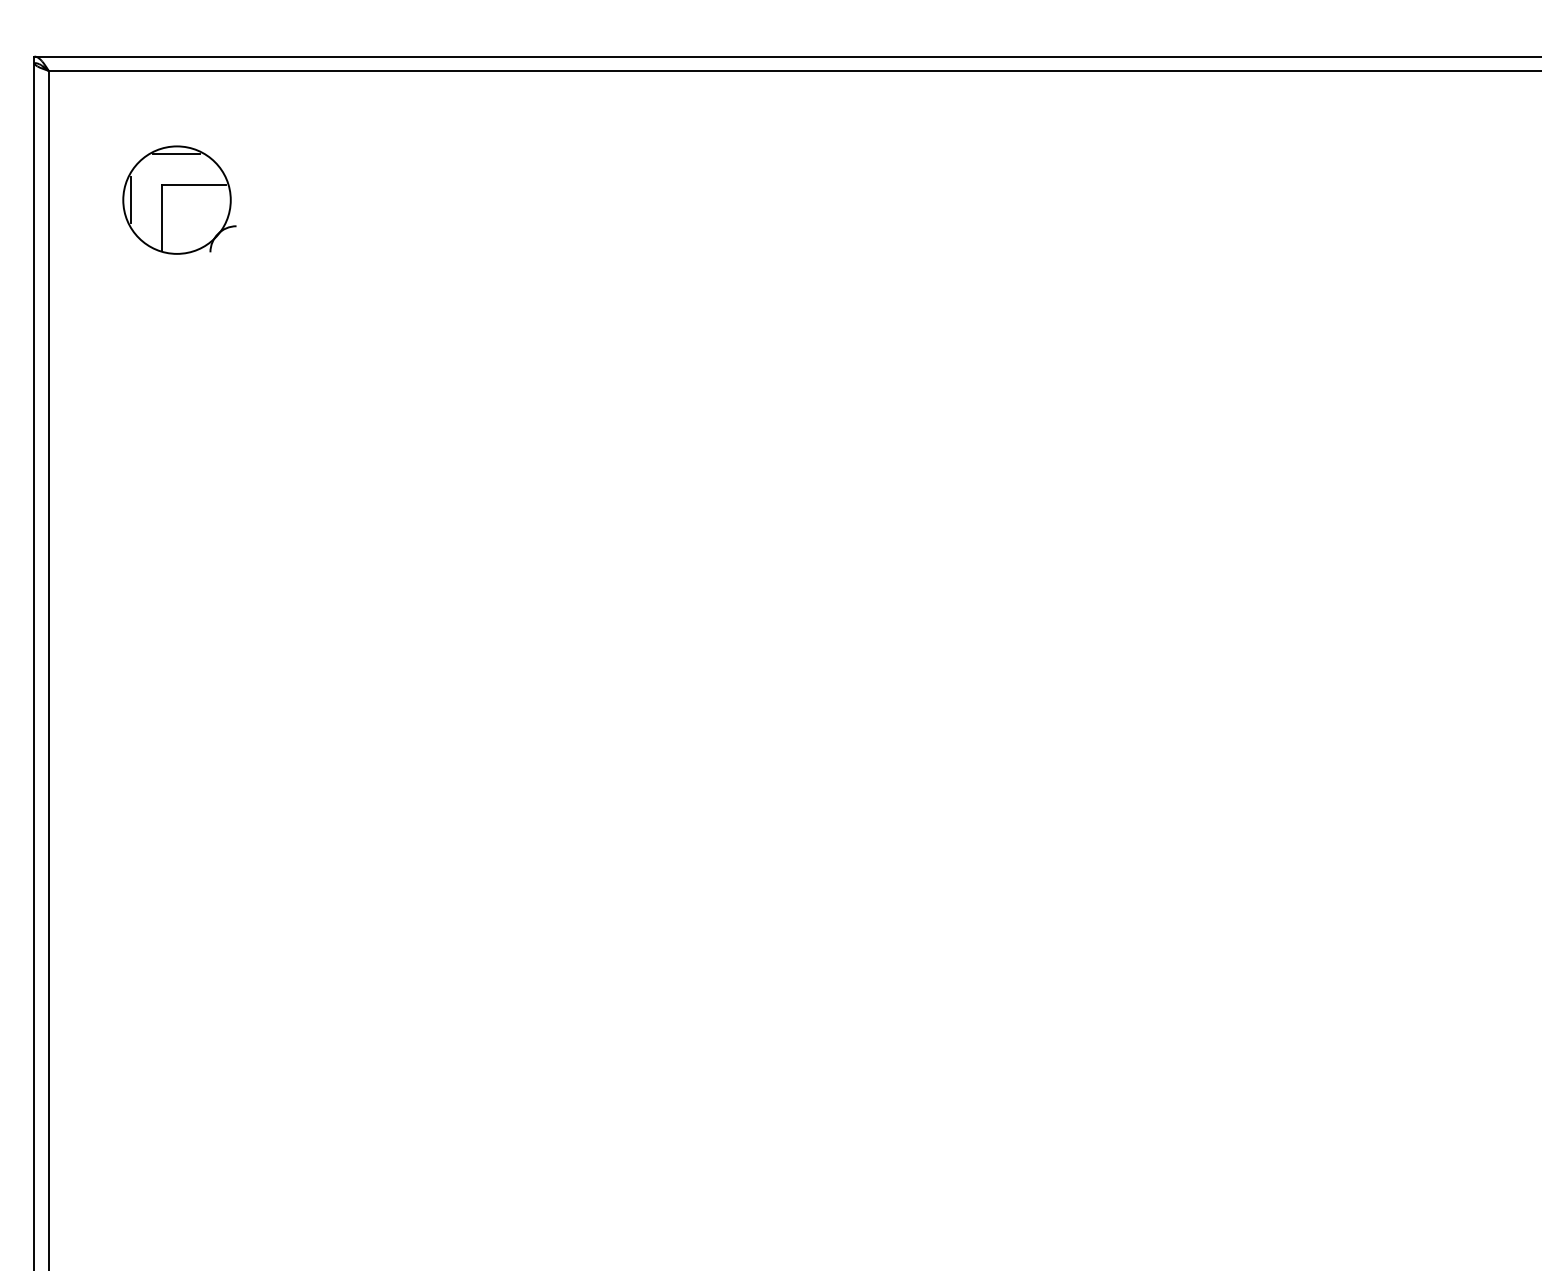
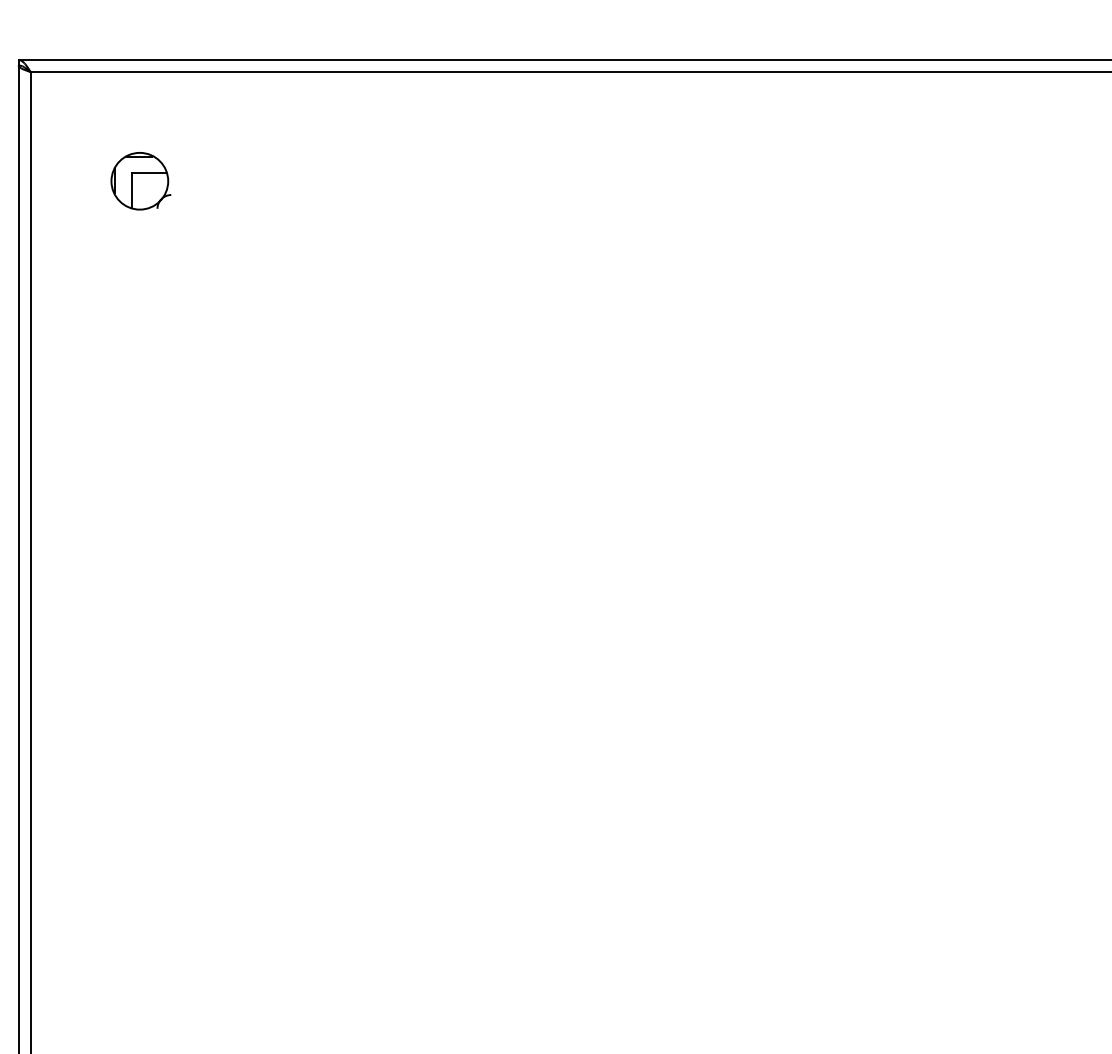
part: (179, 199) -> (141, 180), size x0.62

